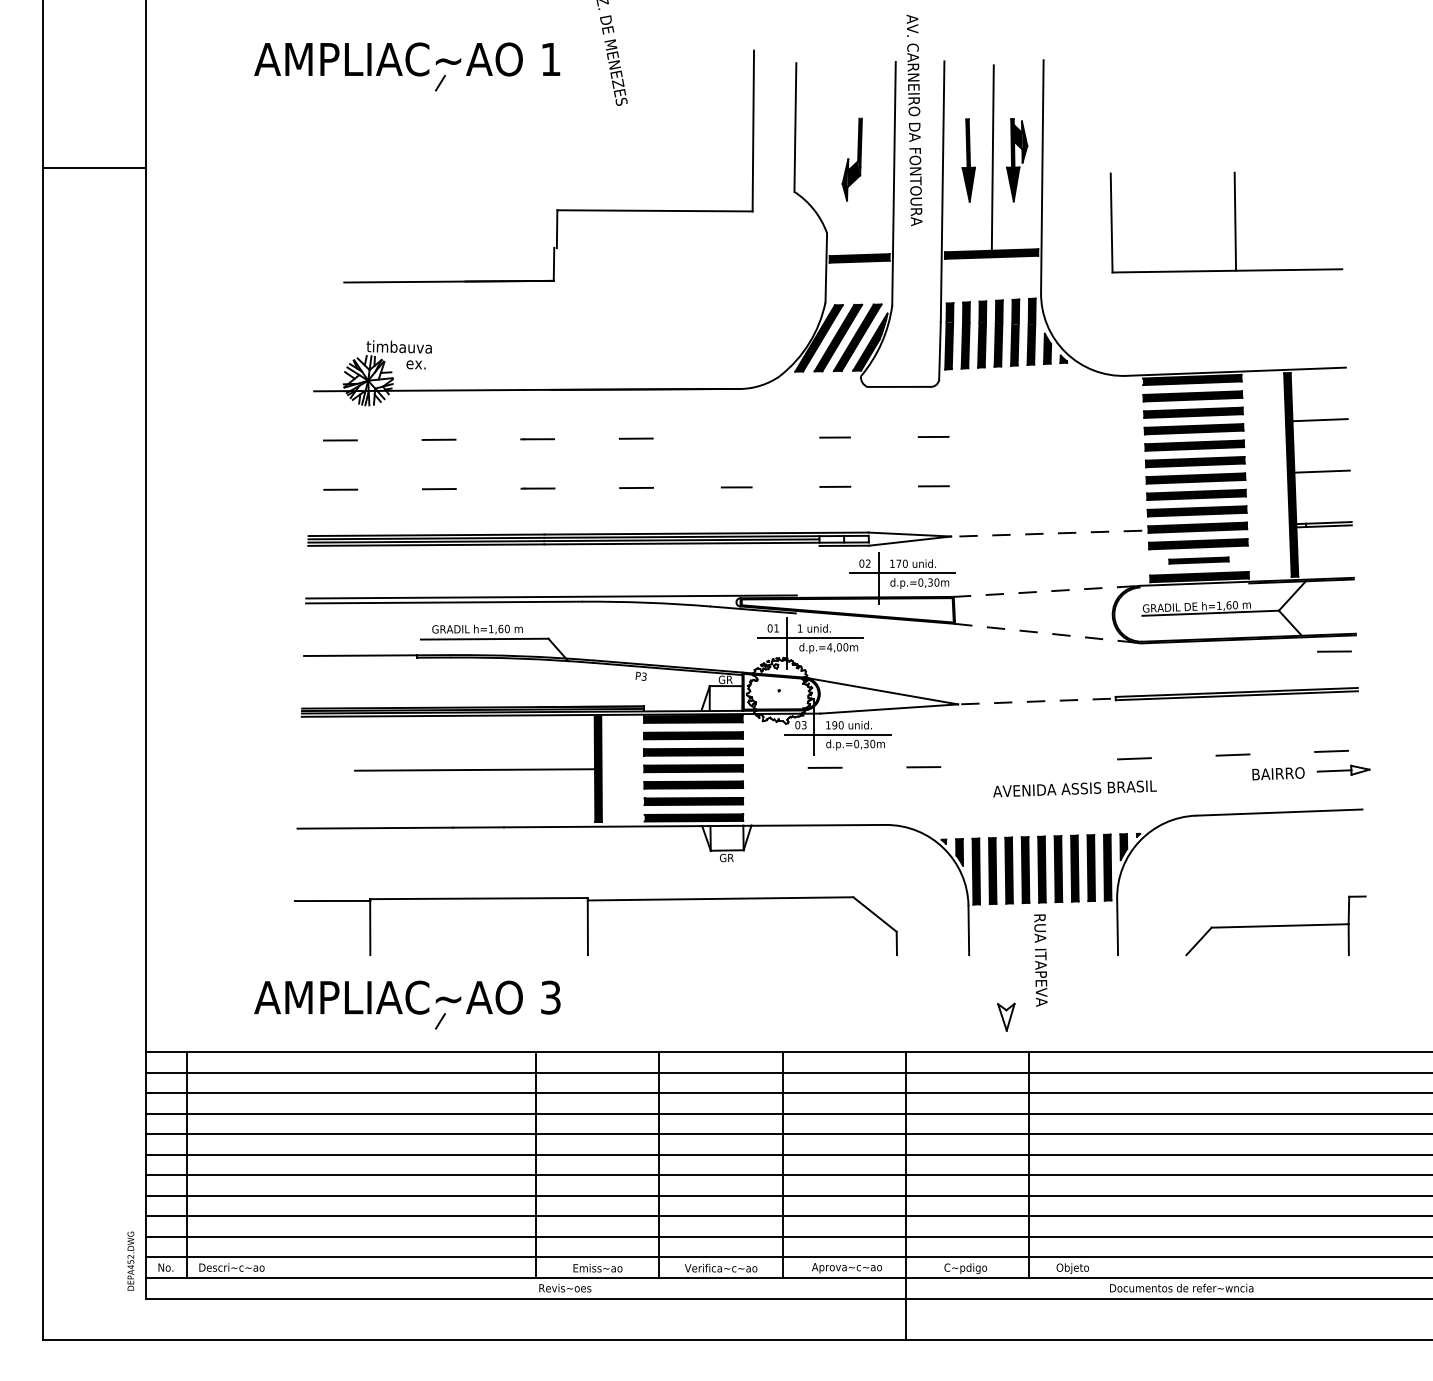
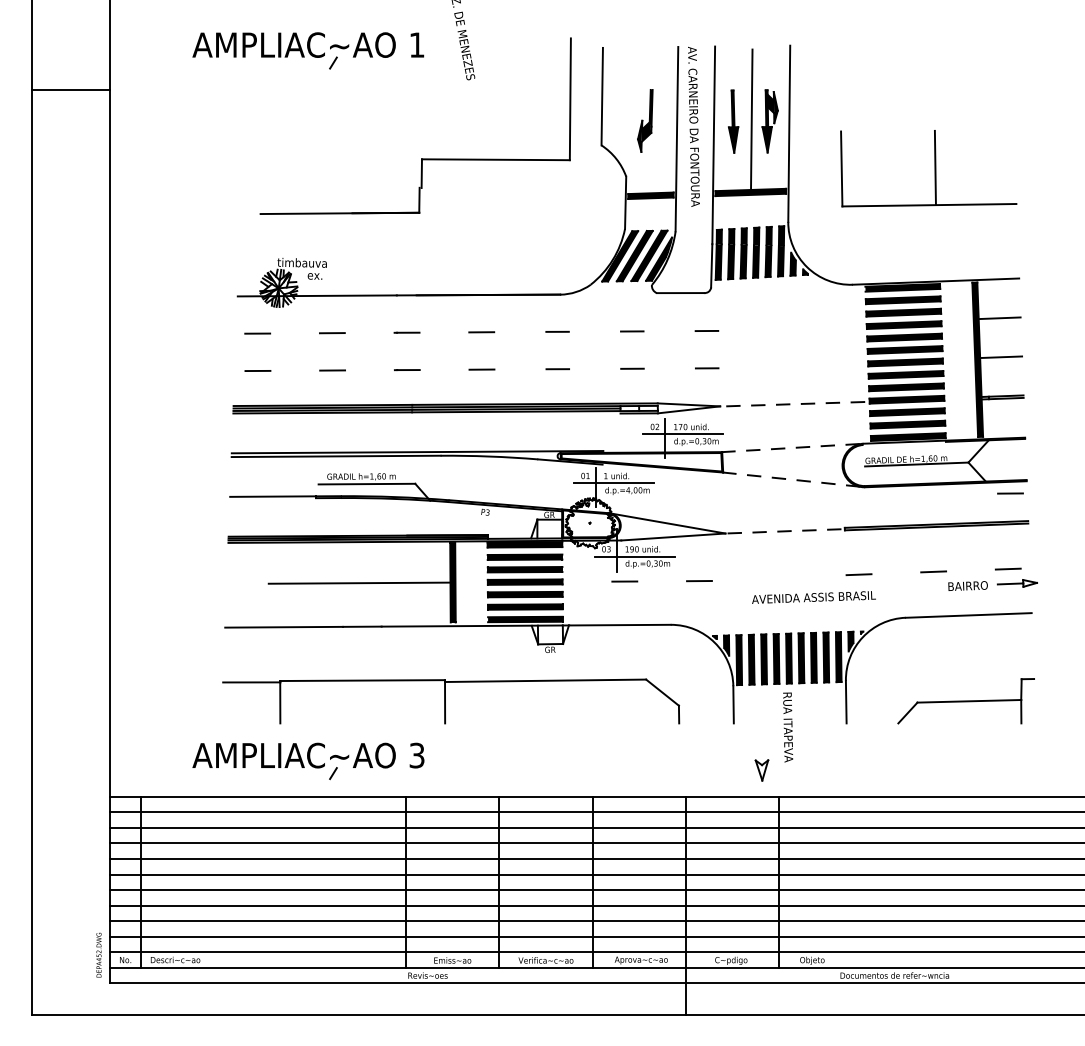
text: (914, 120) -> (693, 126), moved
line: (93, 168) -> (70, 90), moved
line: (736, 438) -> (557, 332), added
part: (1198, 560) -> (907, 424), size x1.67

